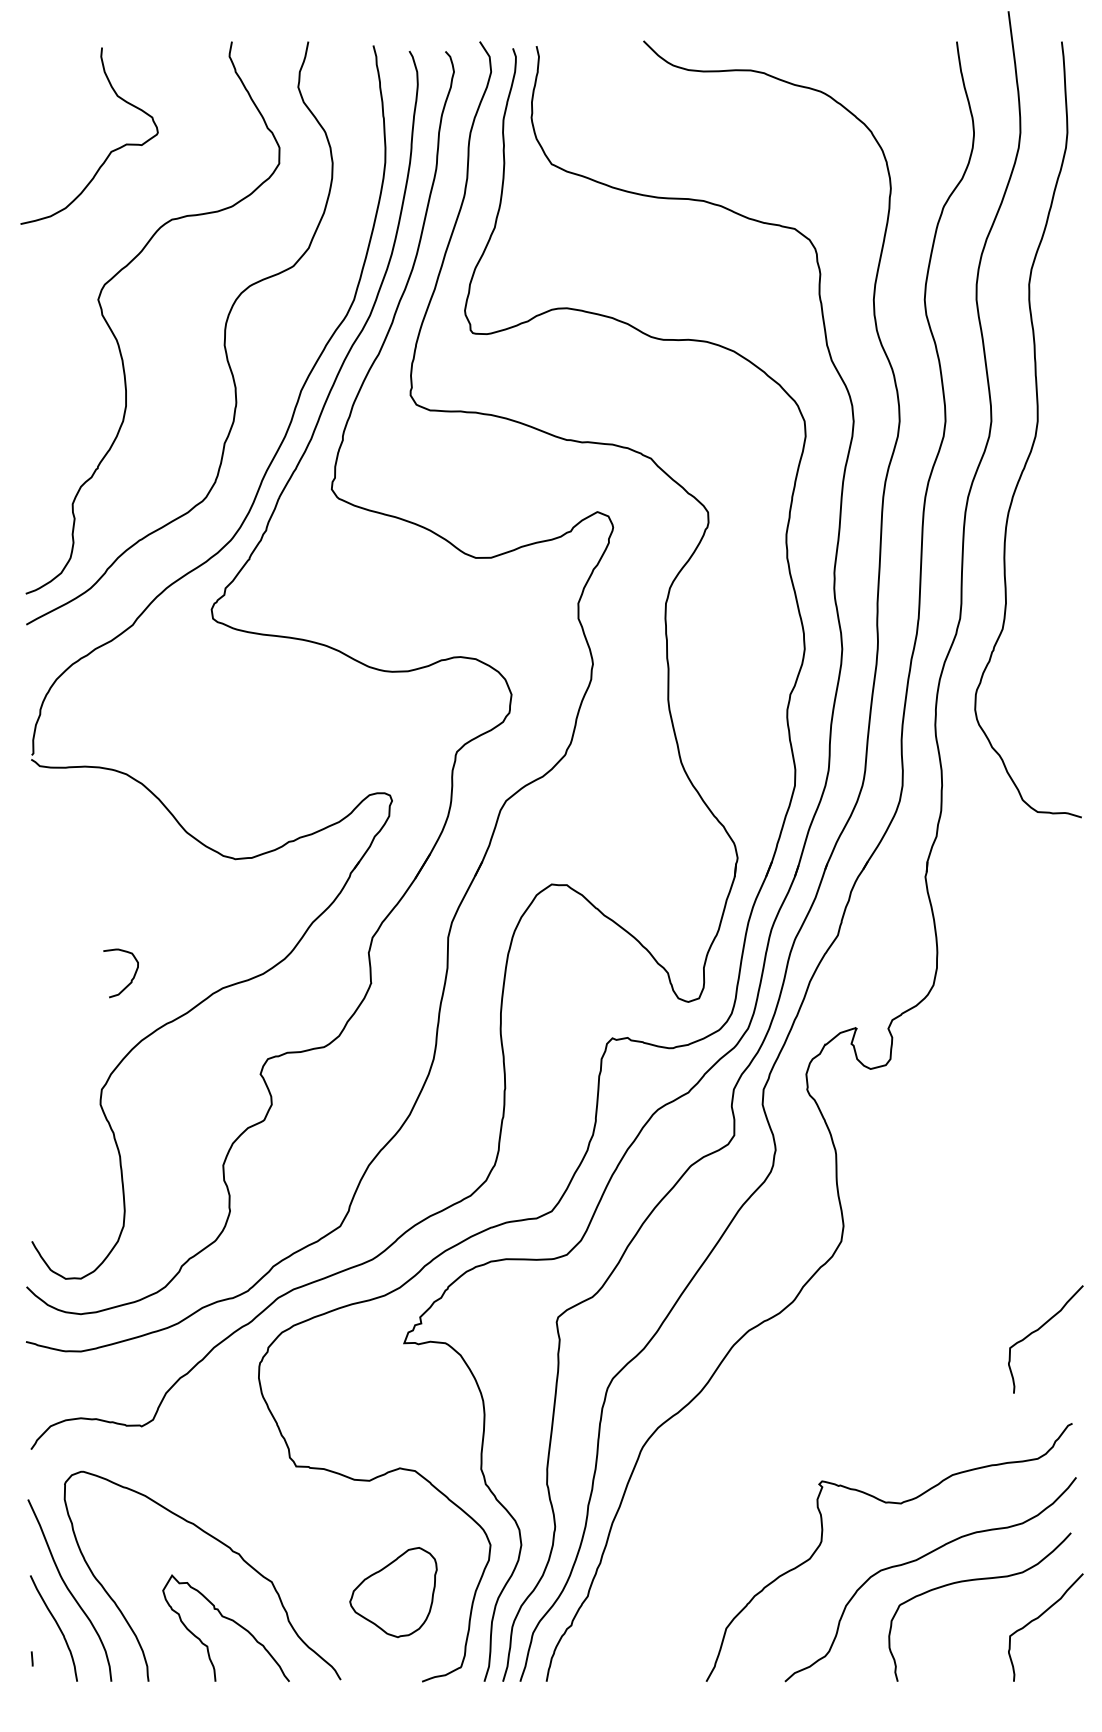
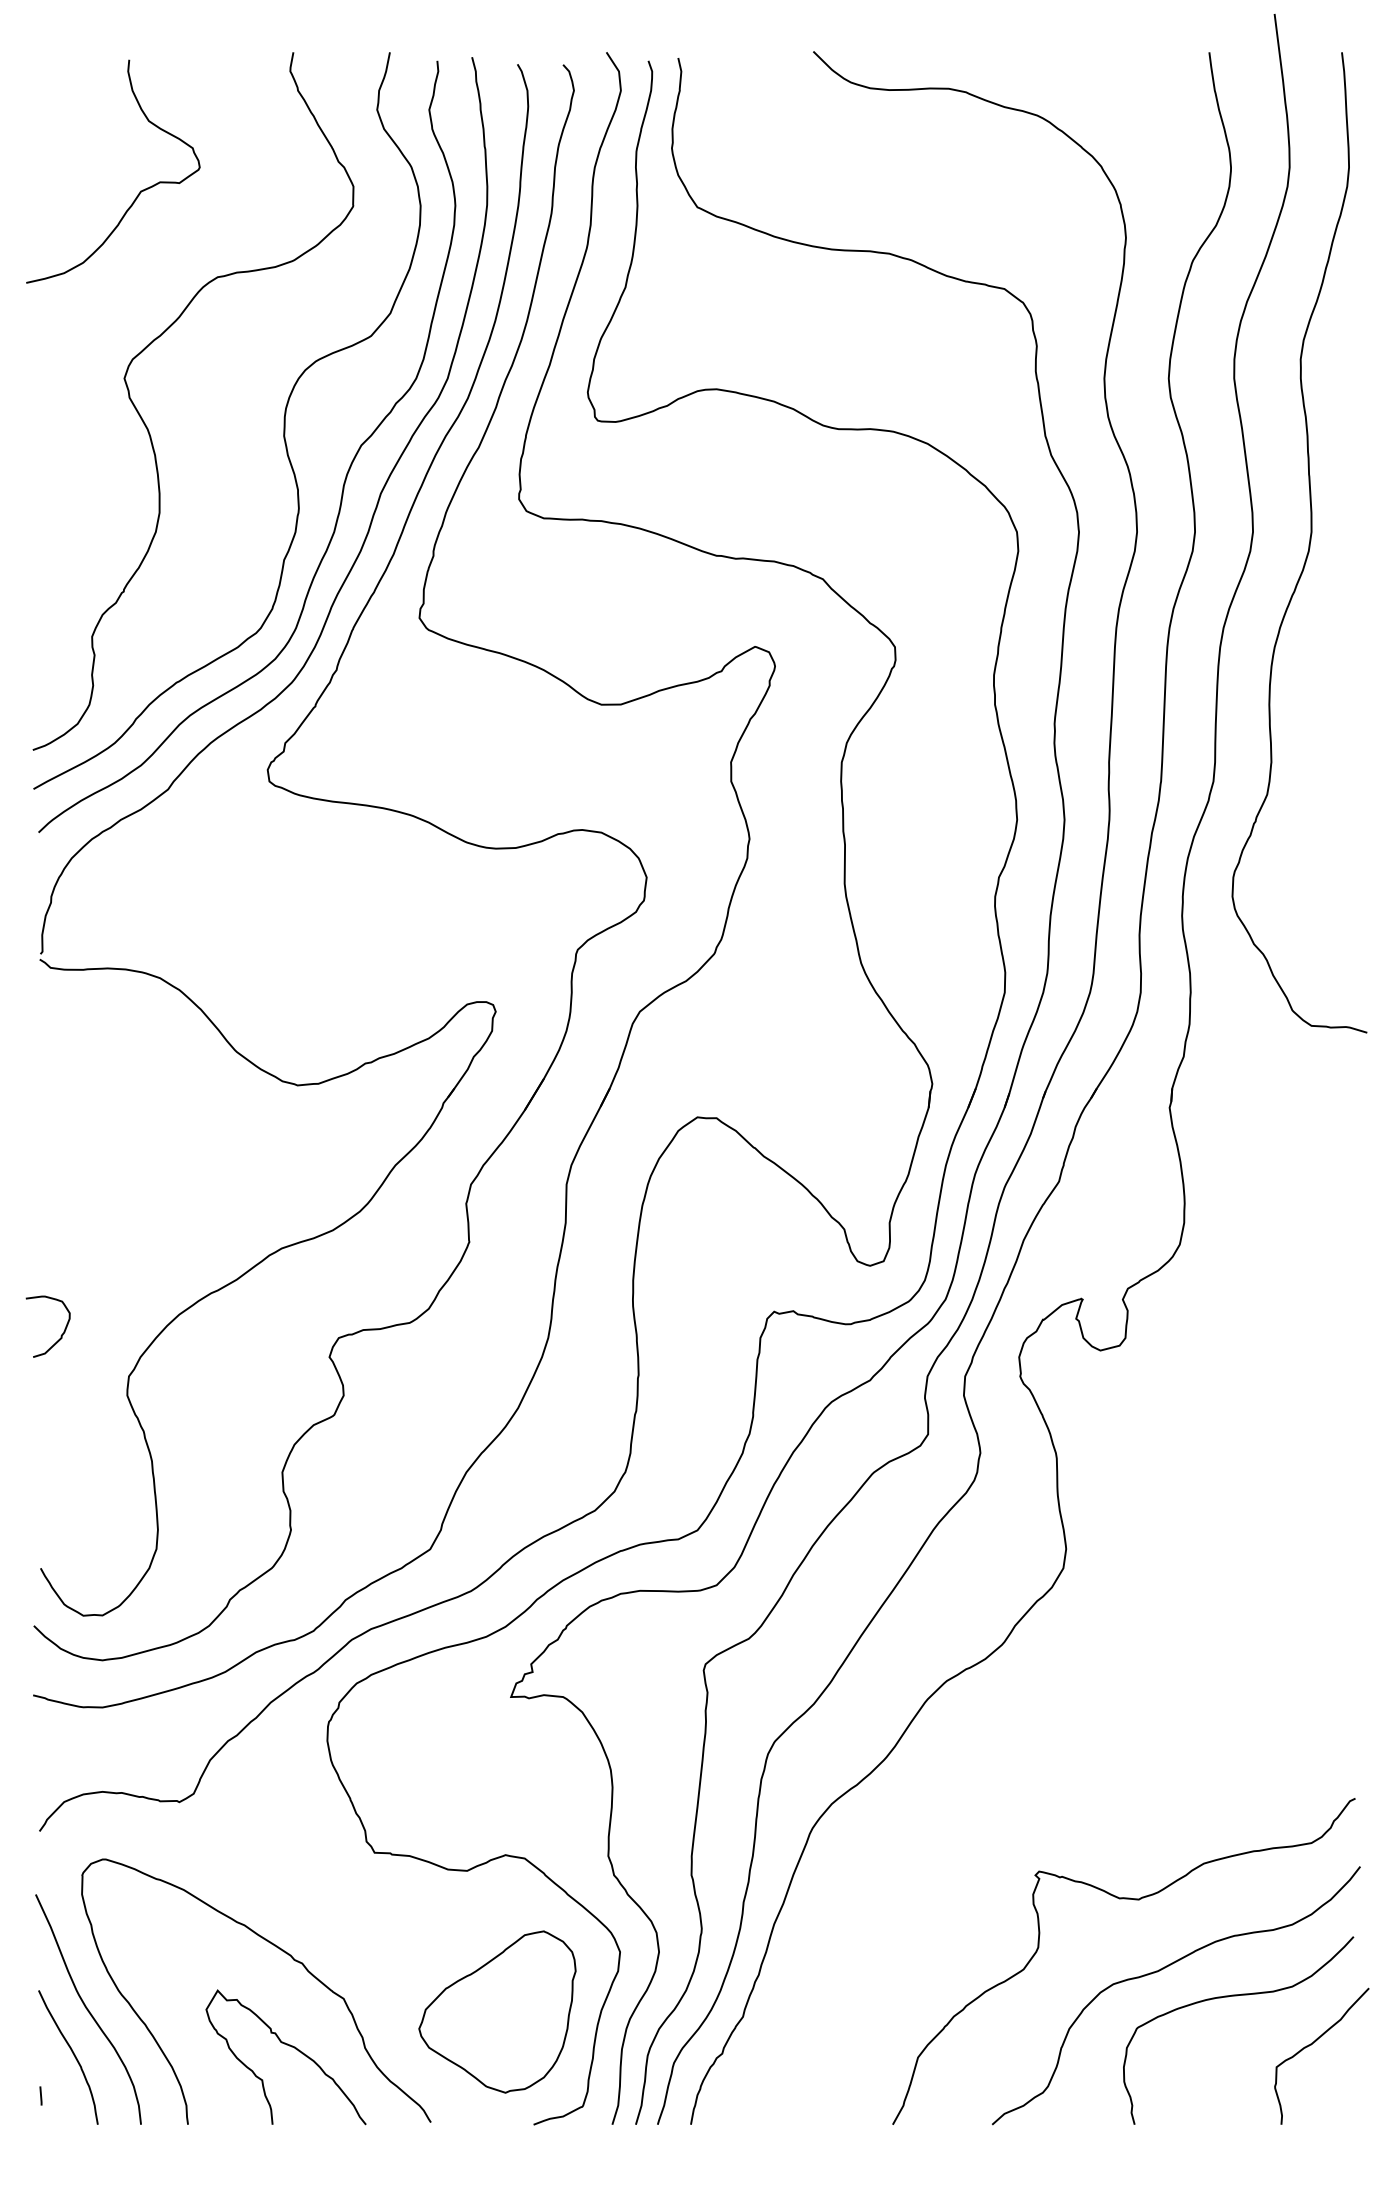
curve: (273, 376) -> (345, 475), added
curve: (131, 979) -> (61, 1334), moved
curve: (1037, 1330) -> (1311, 1681), removed
part: (393, 1592) -> (497, 2011), size x1.43

